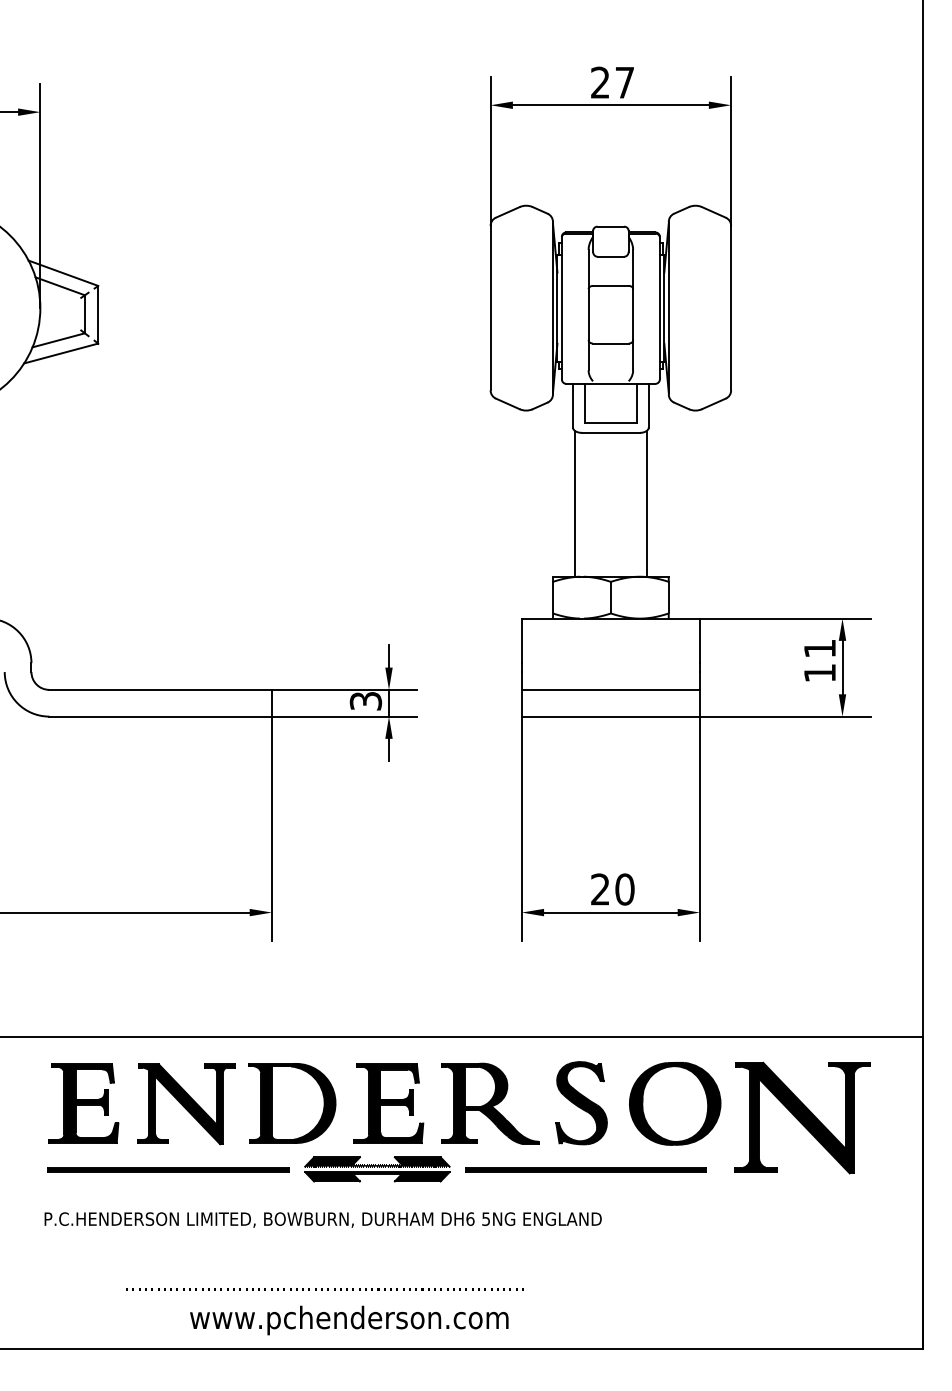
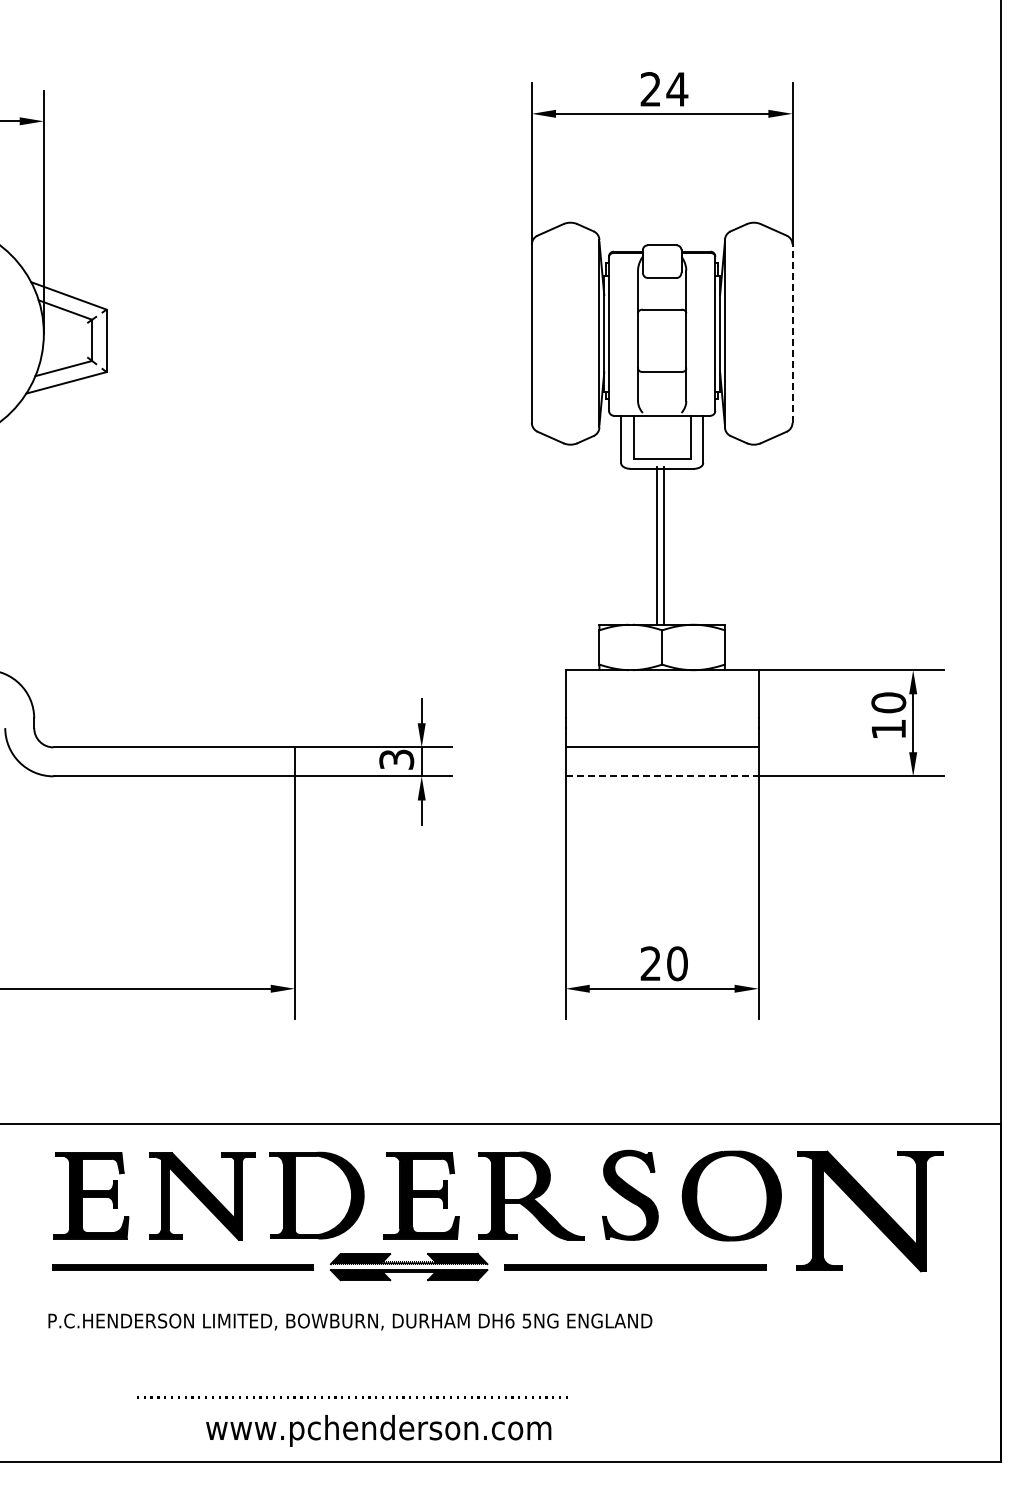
text: (625, 82) -> (677, 89), 27 -> 24
line: (731, 307) -> (792, 333), solid -> dashed
line: (575, 503) -> (663, 545), moved
line: (646, 503) -> (656, 545), moved
text: (819, 648) -> (888, 702), 11 -> 10
line: (611, 716) -> (662, 776), solid -> dashed

